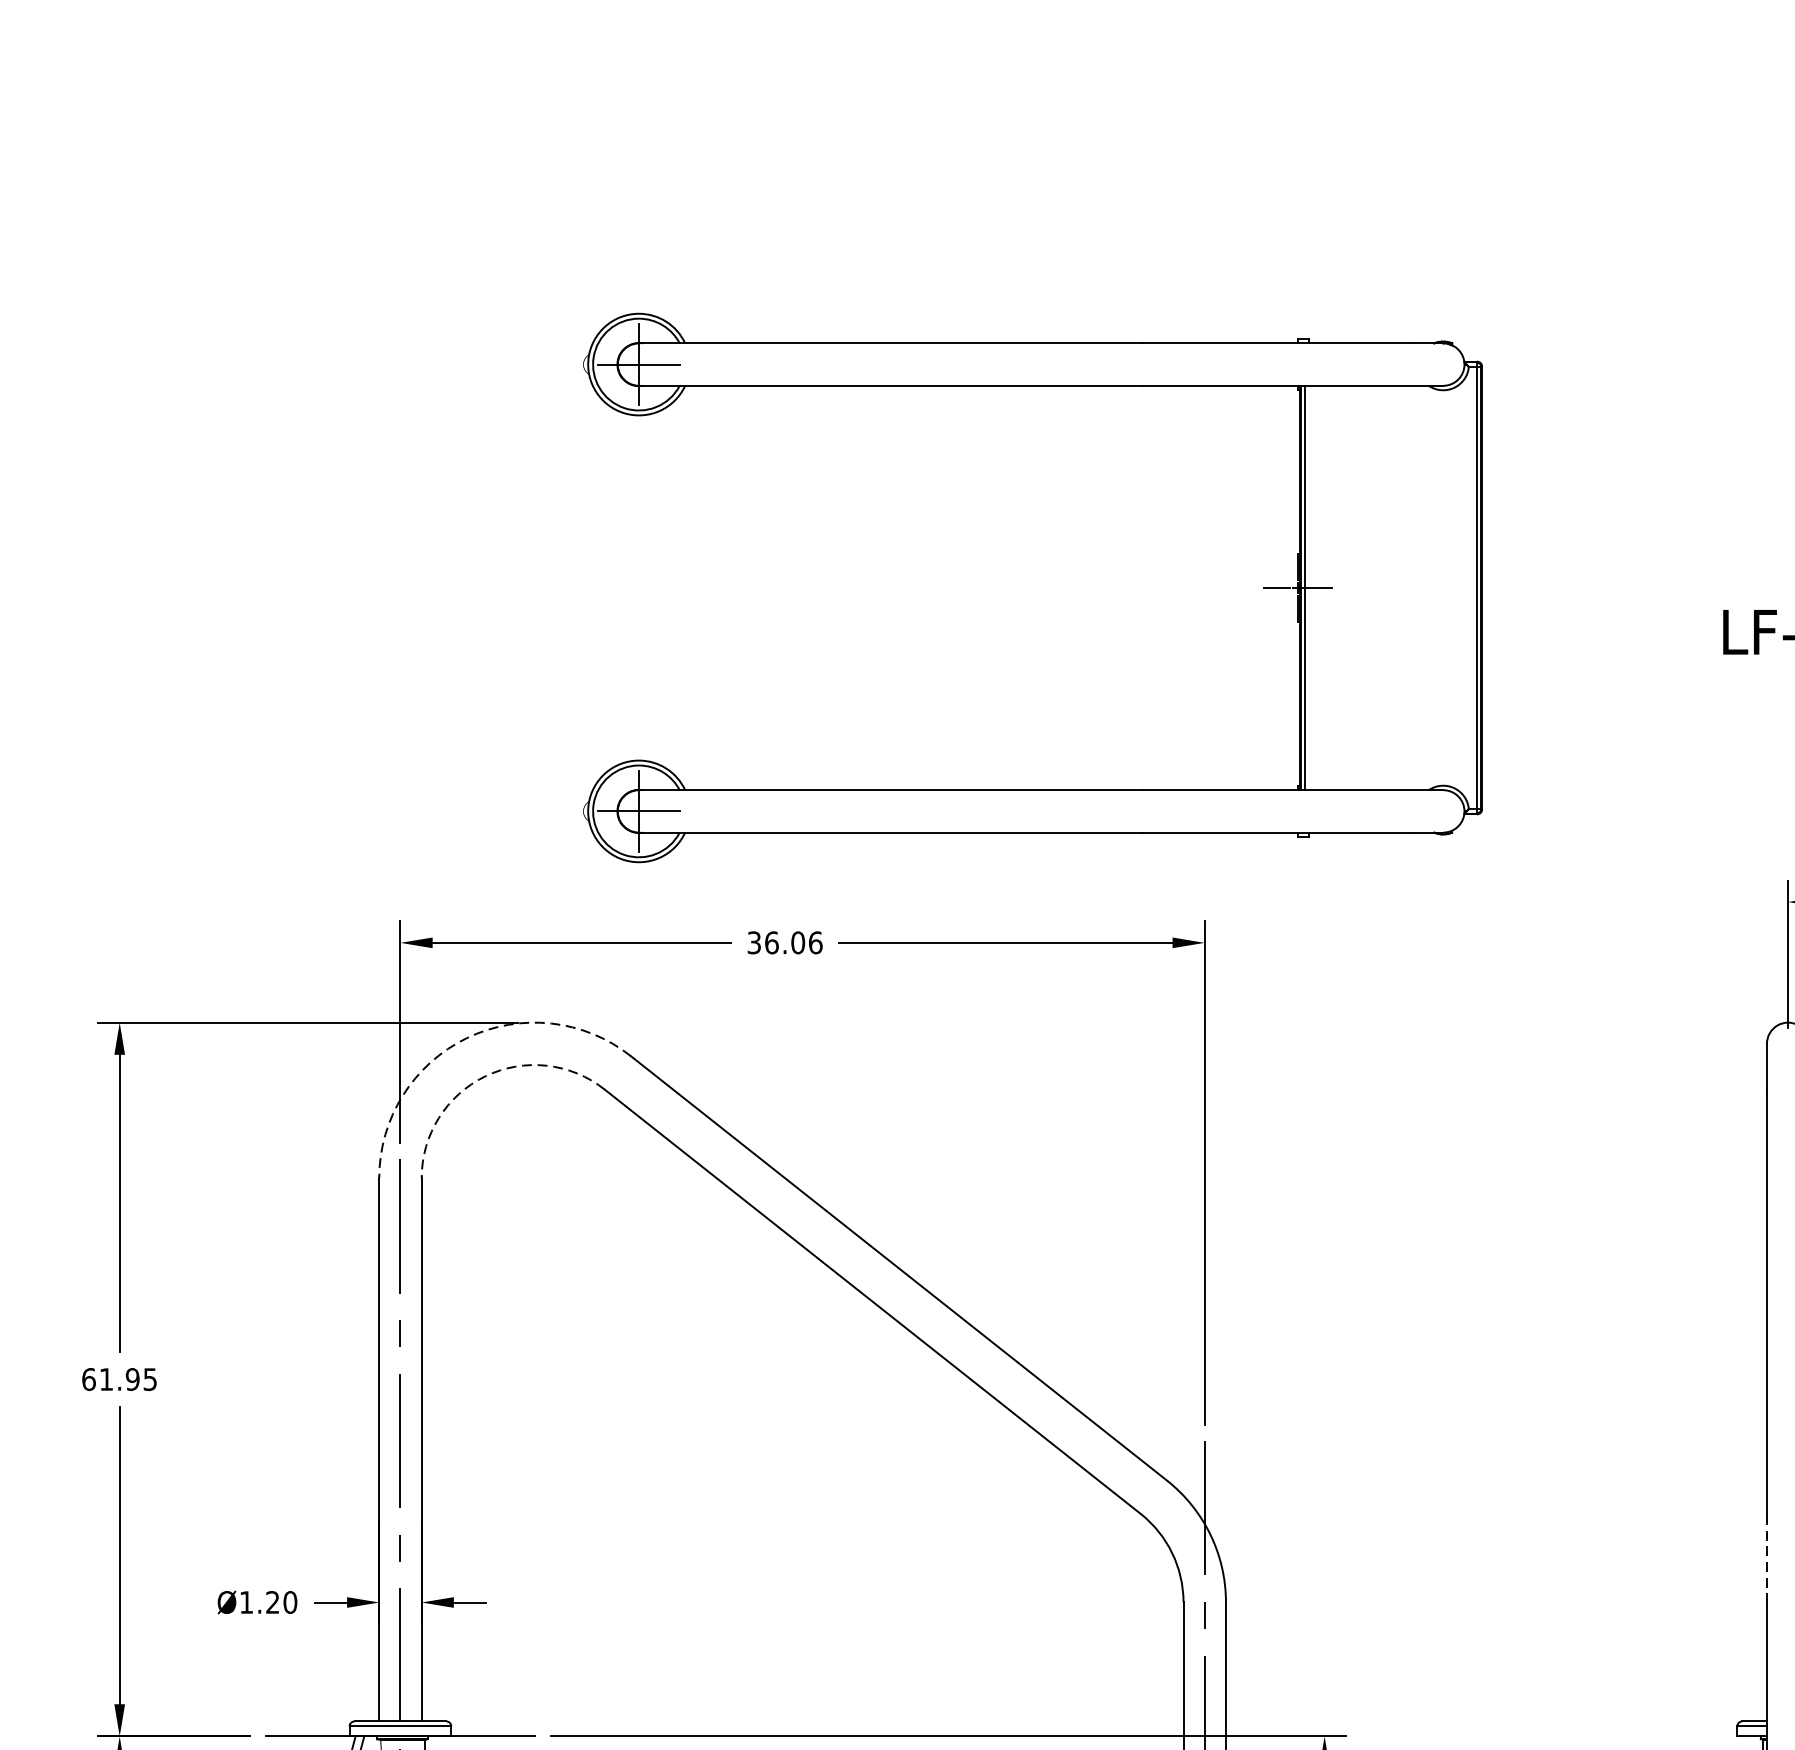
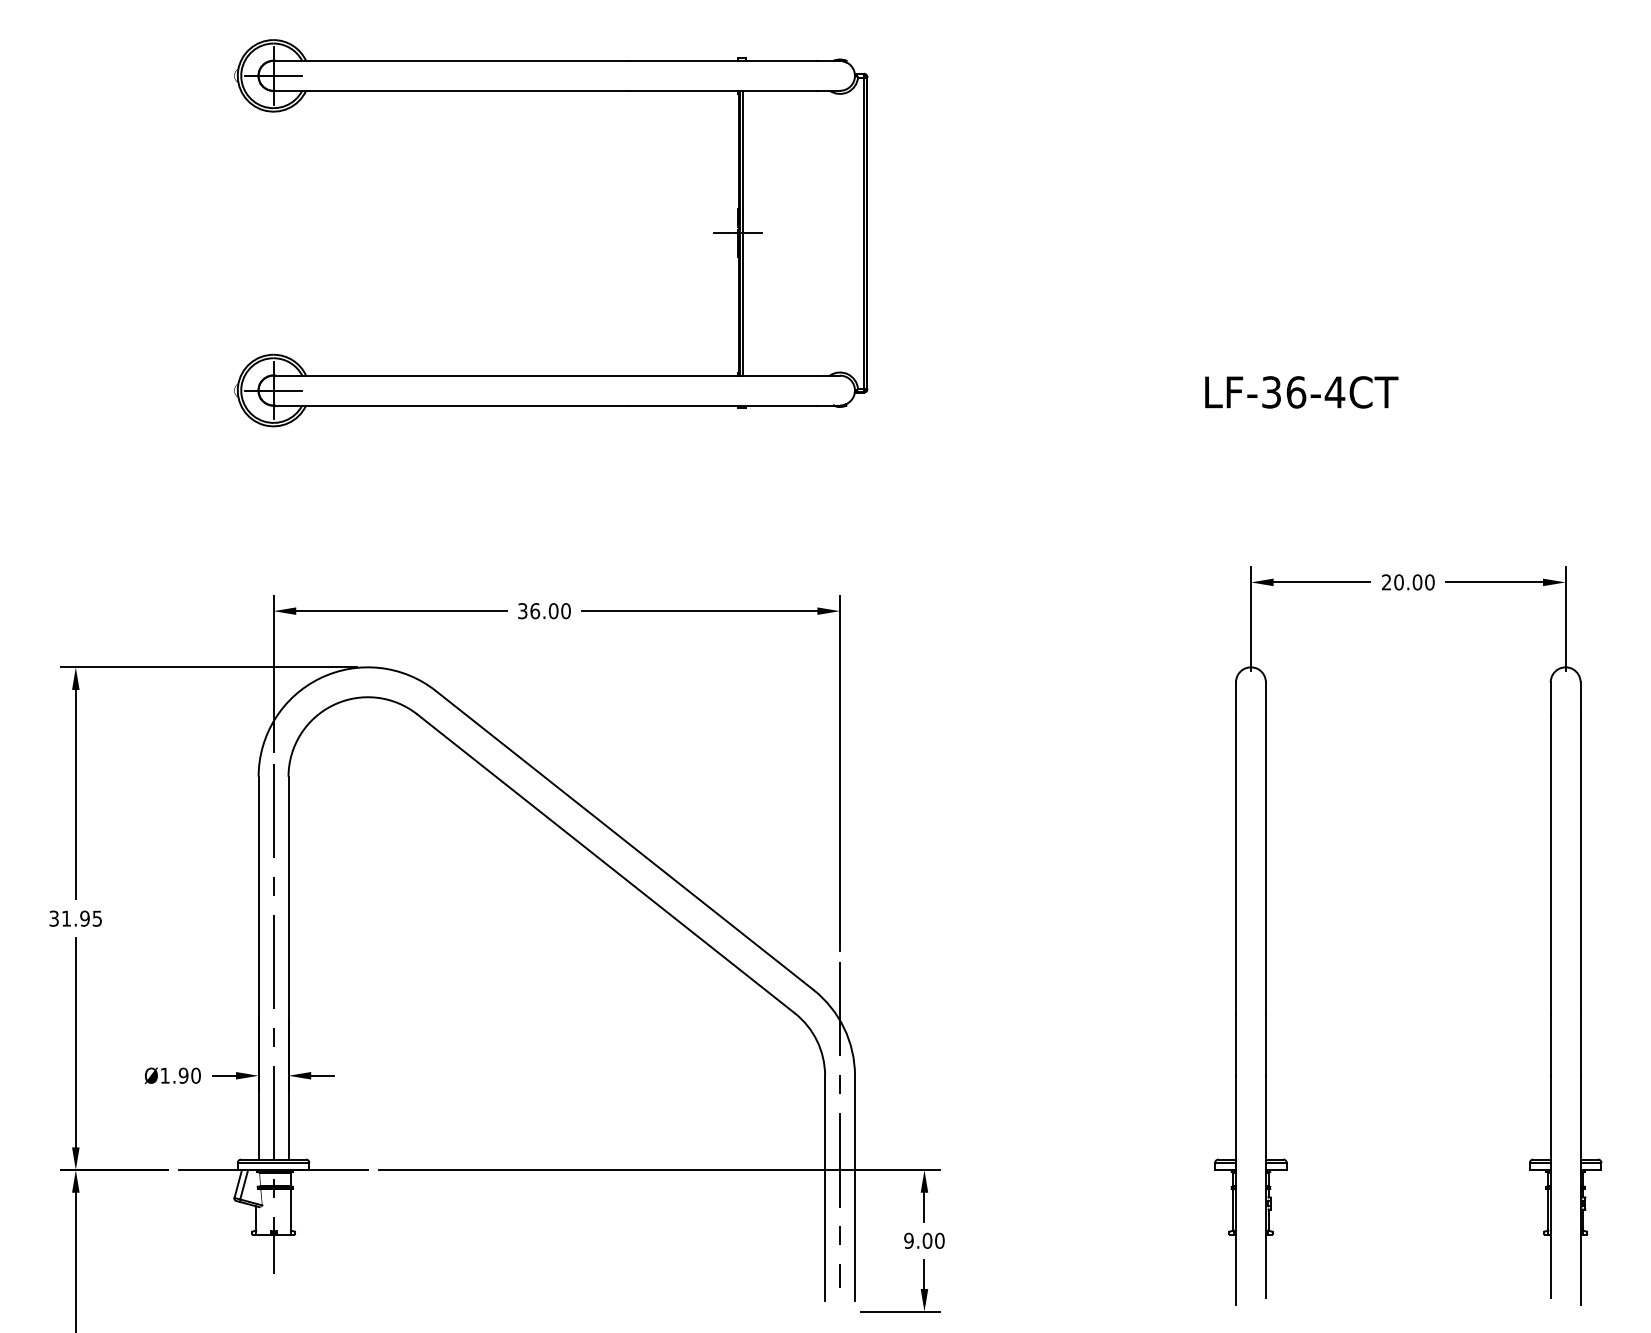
part: (1033, 386) -> (551, 91), moved
text: (814, 941) -> (565, 610), 36.06 -> 36.00
arc: (467, 1038) -> (320, 678), dashed -> solid
arc: (485, 1076) -> (333, 705), dashed -> solid
text: (89, 1379) -> (54, 918), 61.95 -> 31.95
line: (1767, 1558) -> (1236, 1044), dashed -> solid
text: (272, 1602) -> (183, 1075), Ø1.20 -> Ø1.90

